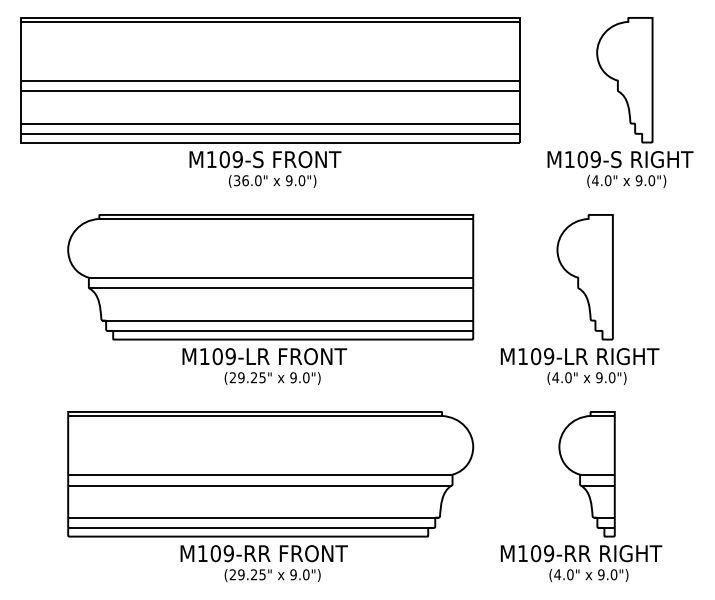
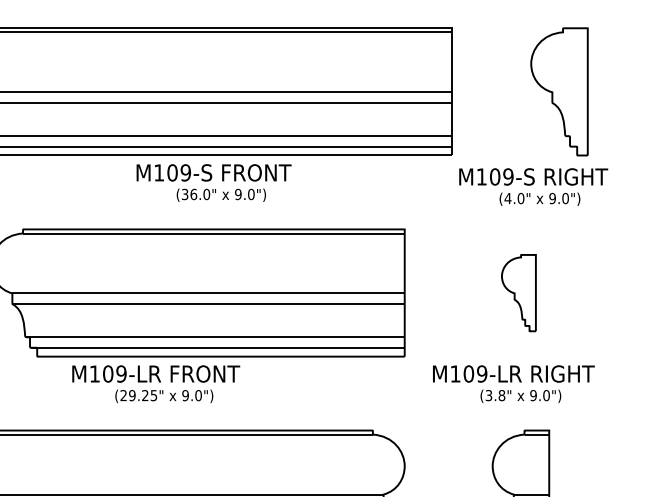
text: (265, 169) -> (214, 183), moved
text: (620, 169) -> (533, 187), moved
part: (584, 277) -> (518, 293), size x0.6
text: (264, 366) -> (155, 384), moved
text: (561, 377) -> (494, 395), (4.0" -> (3.8"

